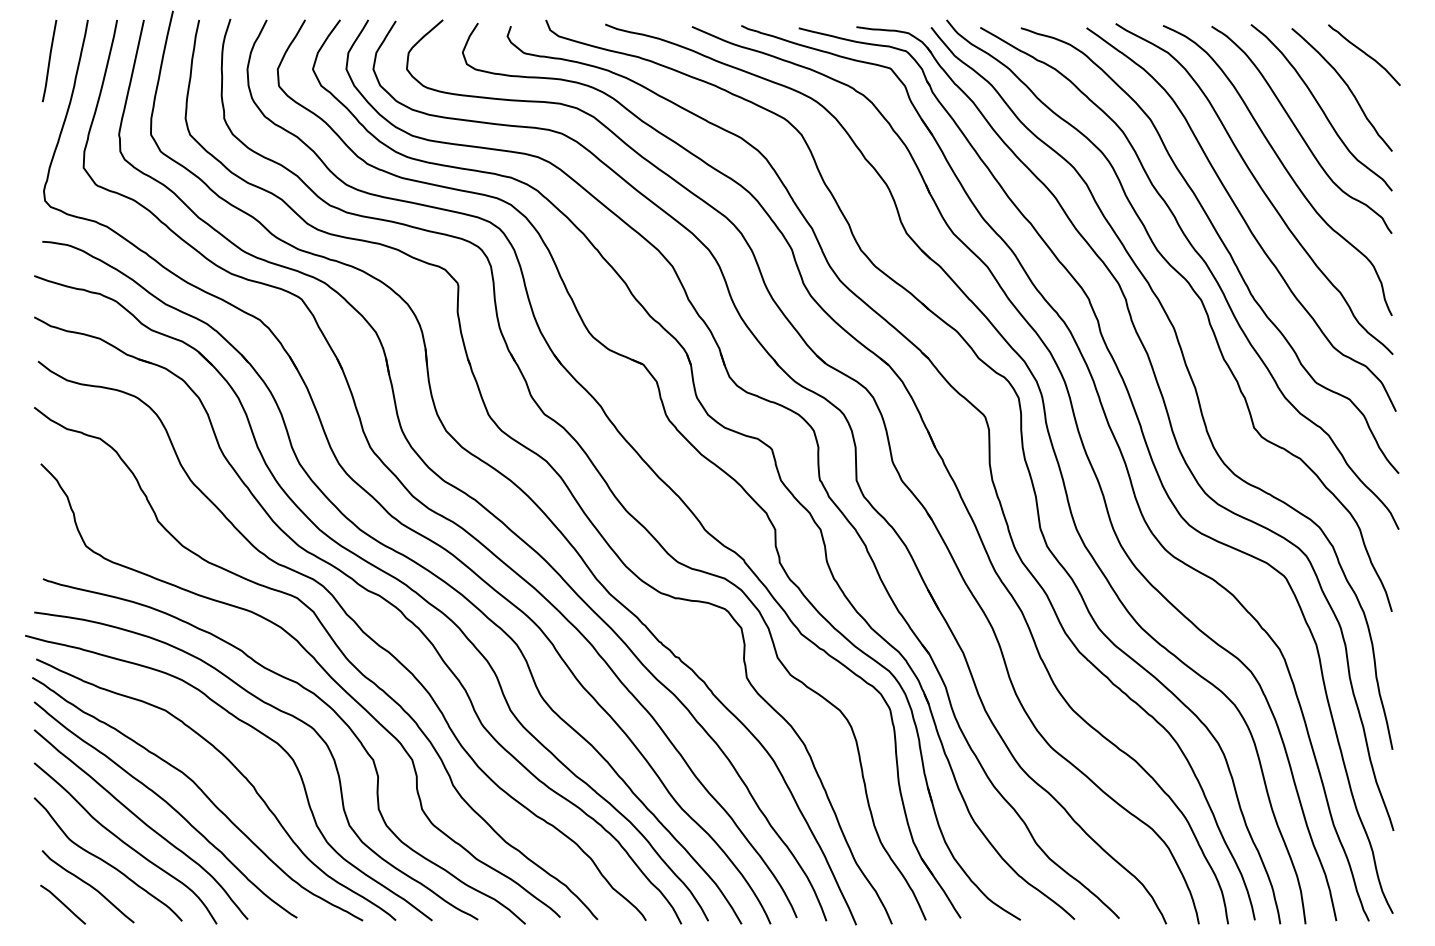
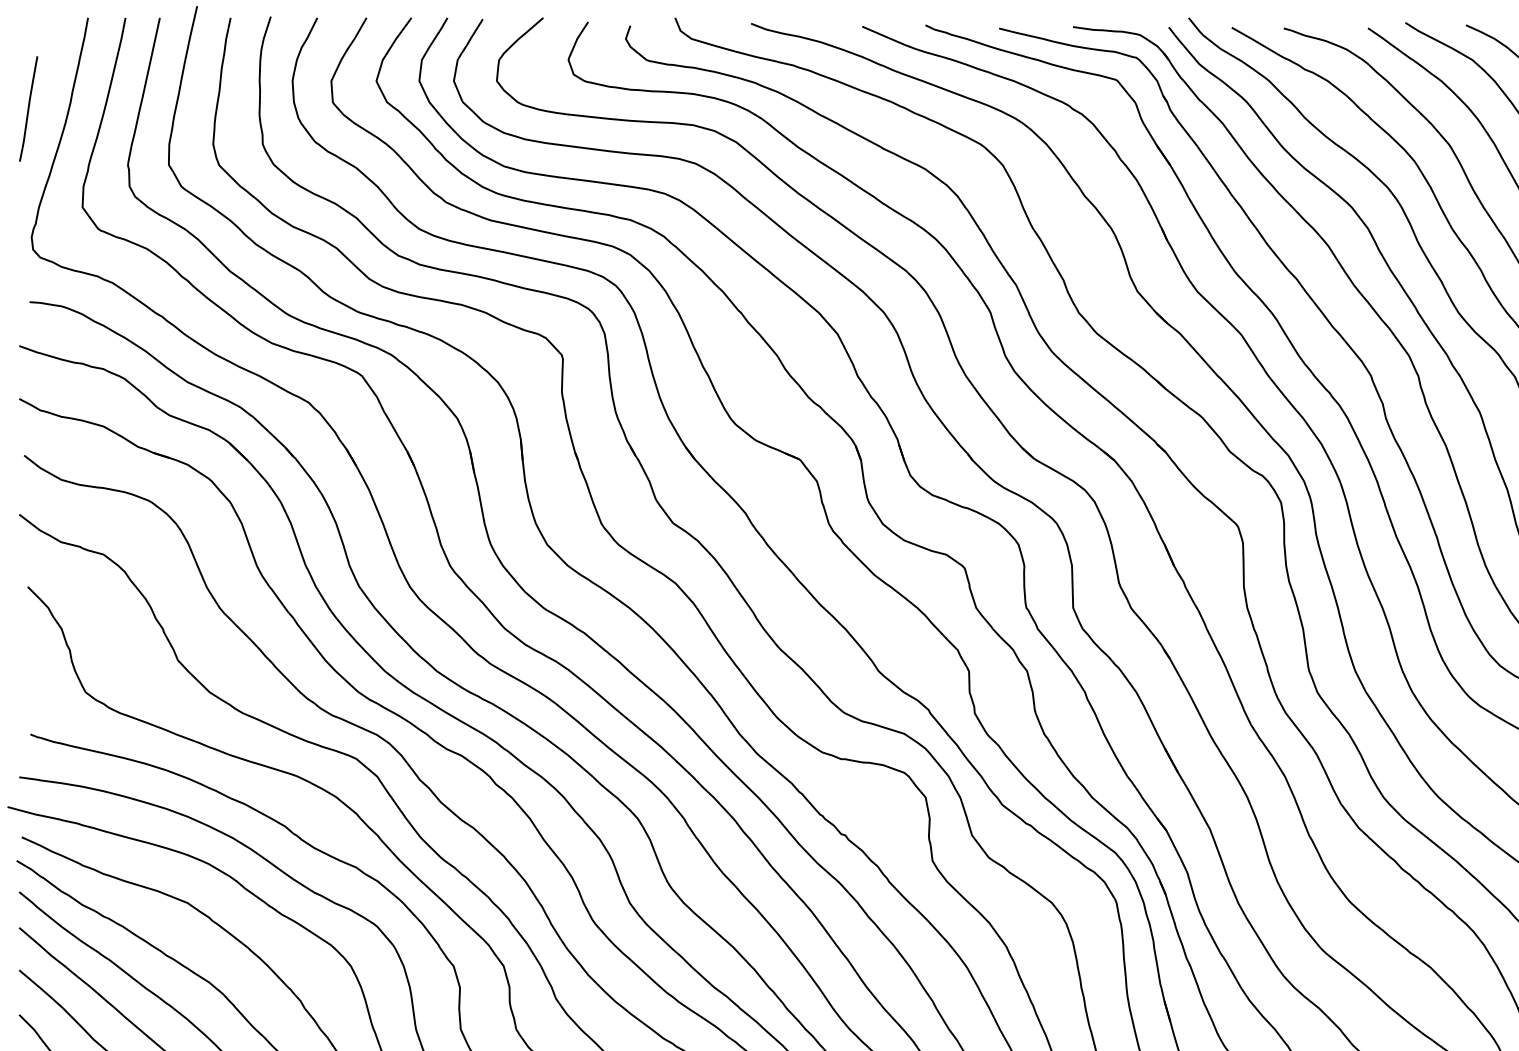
line: (49, 61) -> (28, 109), moved

